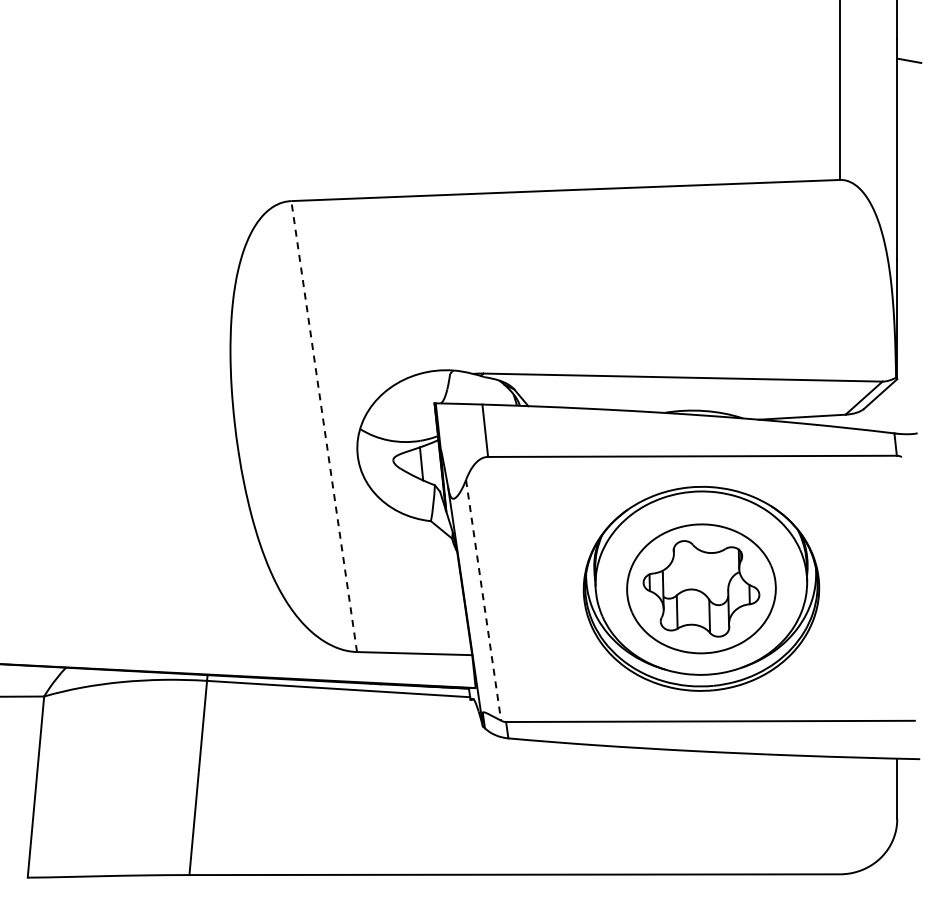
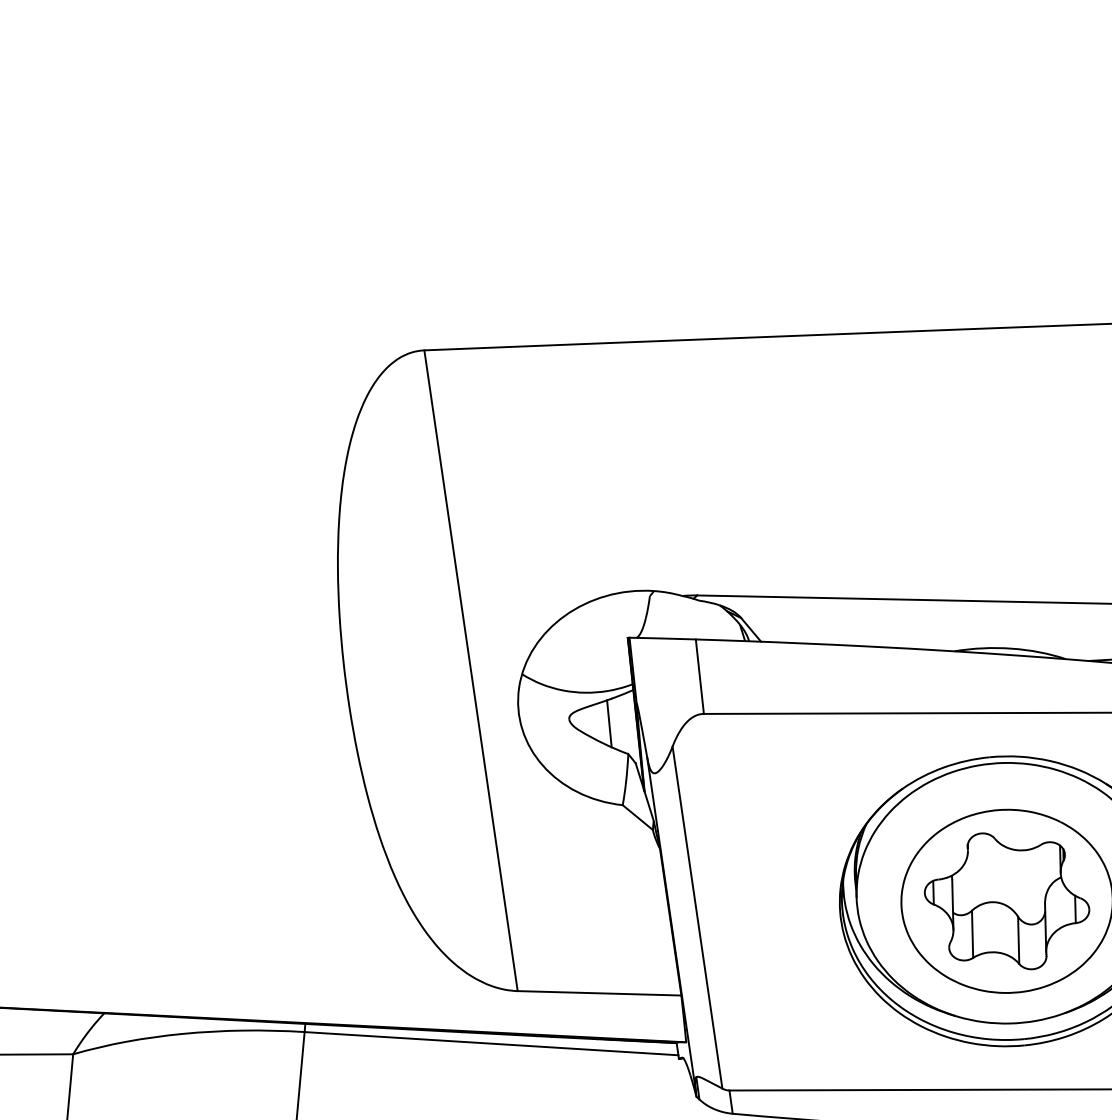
line: (324, 426) -> (471, 670), dashed -> solid
line: (483, 600) -> (697, 917), dashed -> solid

